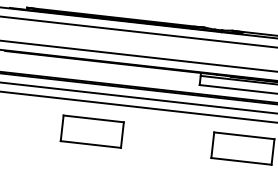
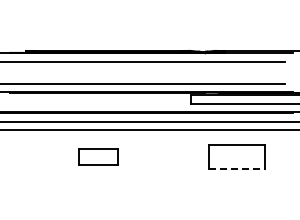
part: (91, 130) -> (97, 156), size x0.7
line: (241, 161) -> (237, 169), solid -> dashed

